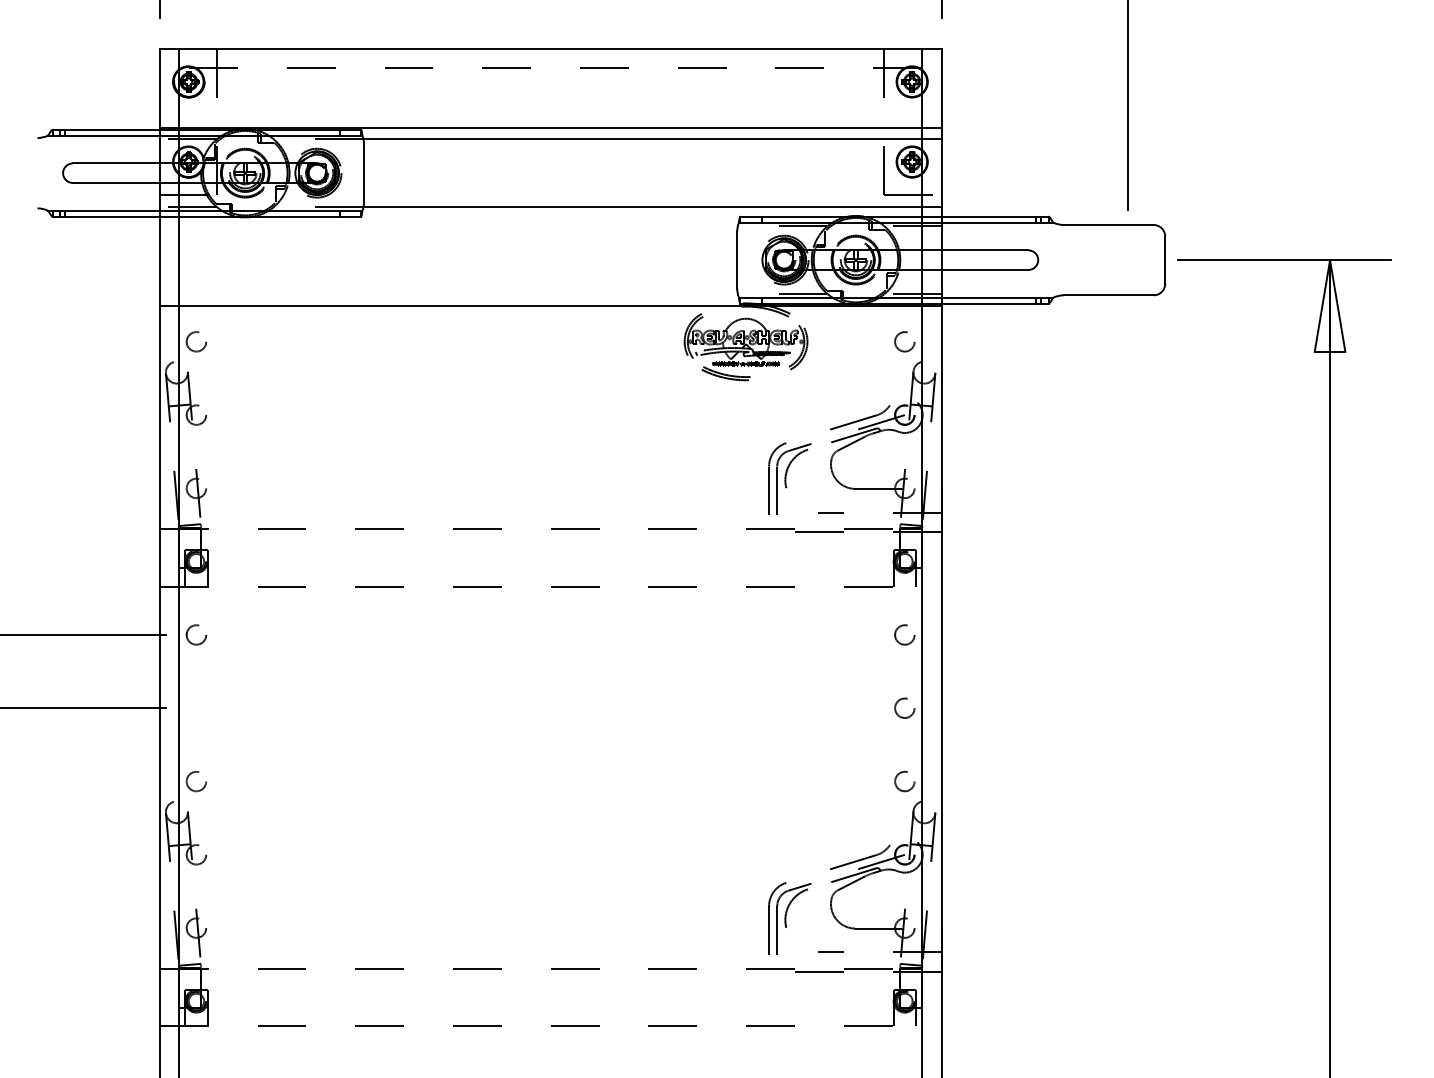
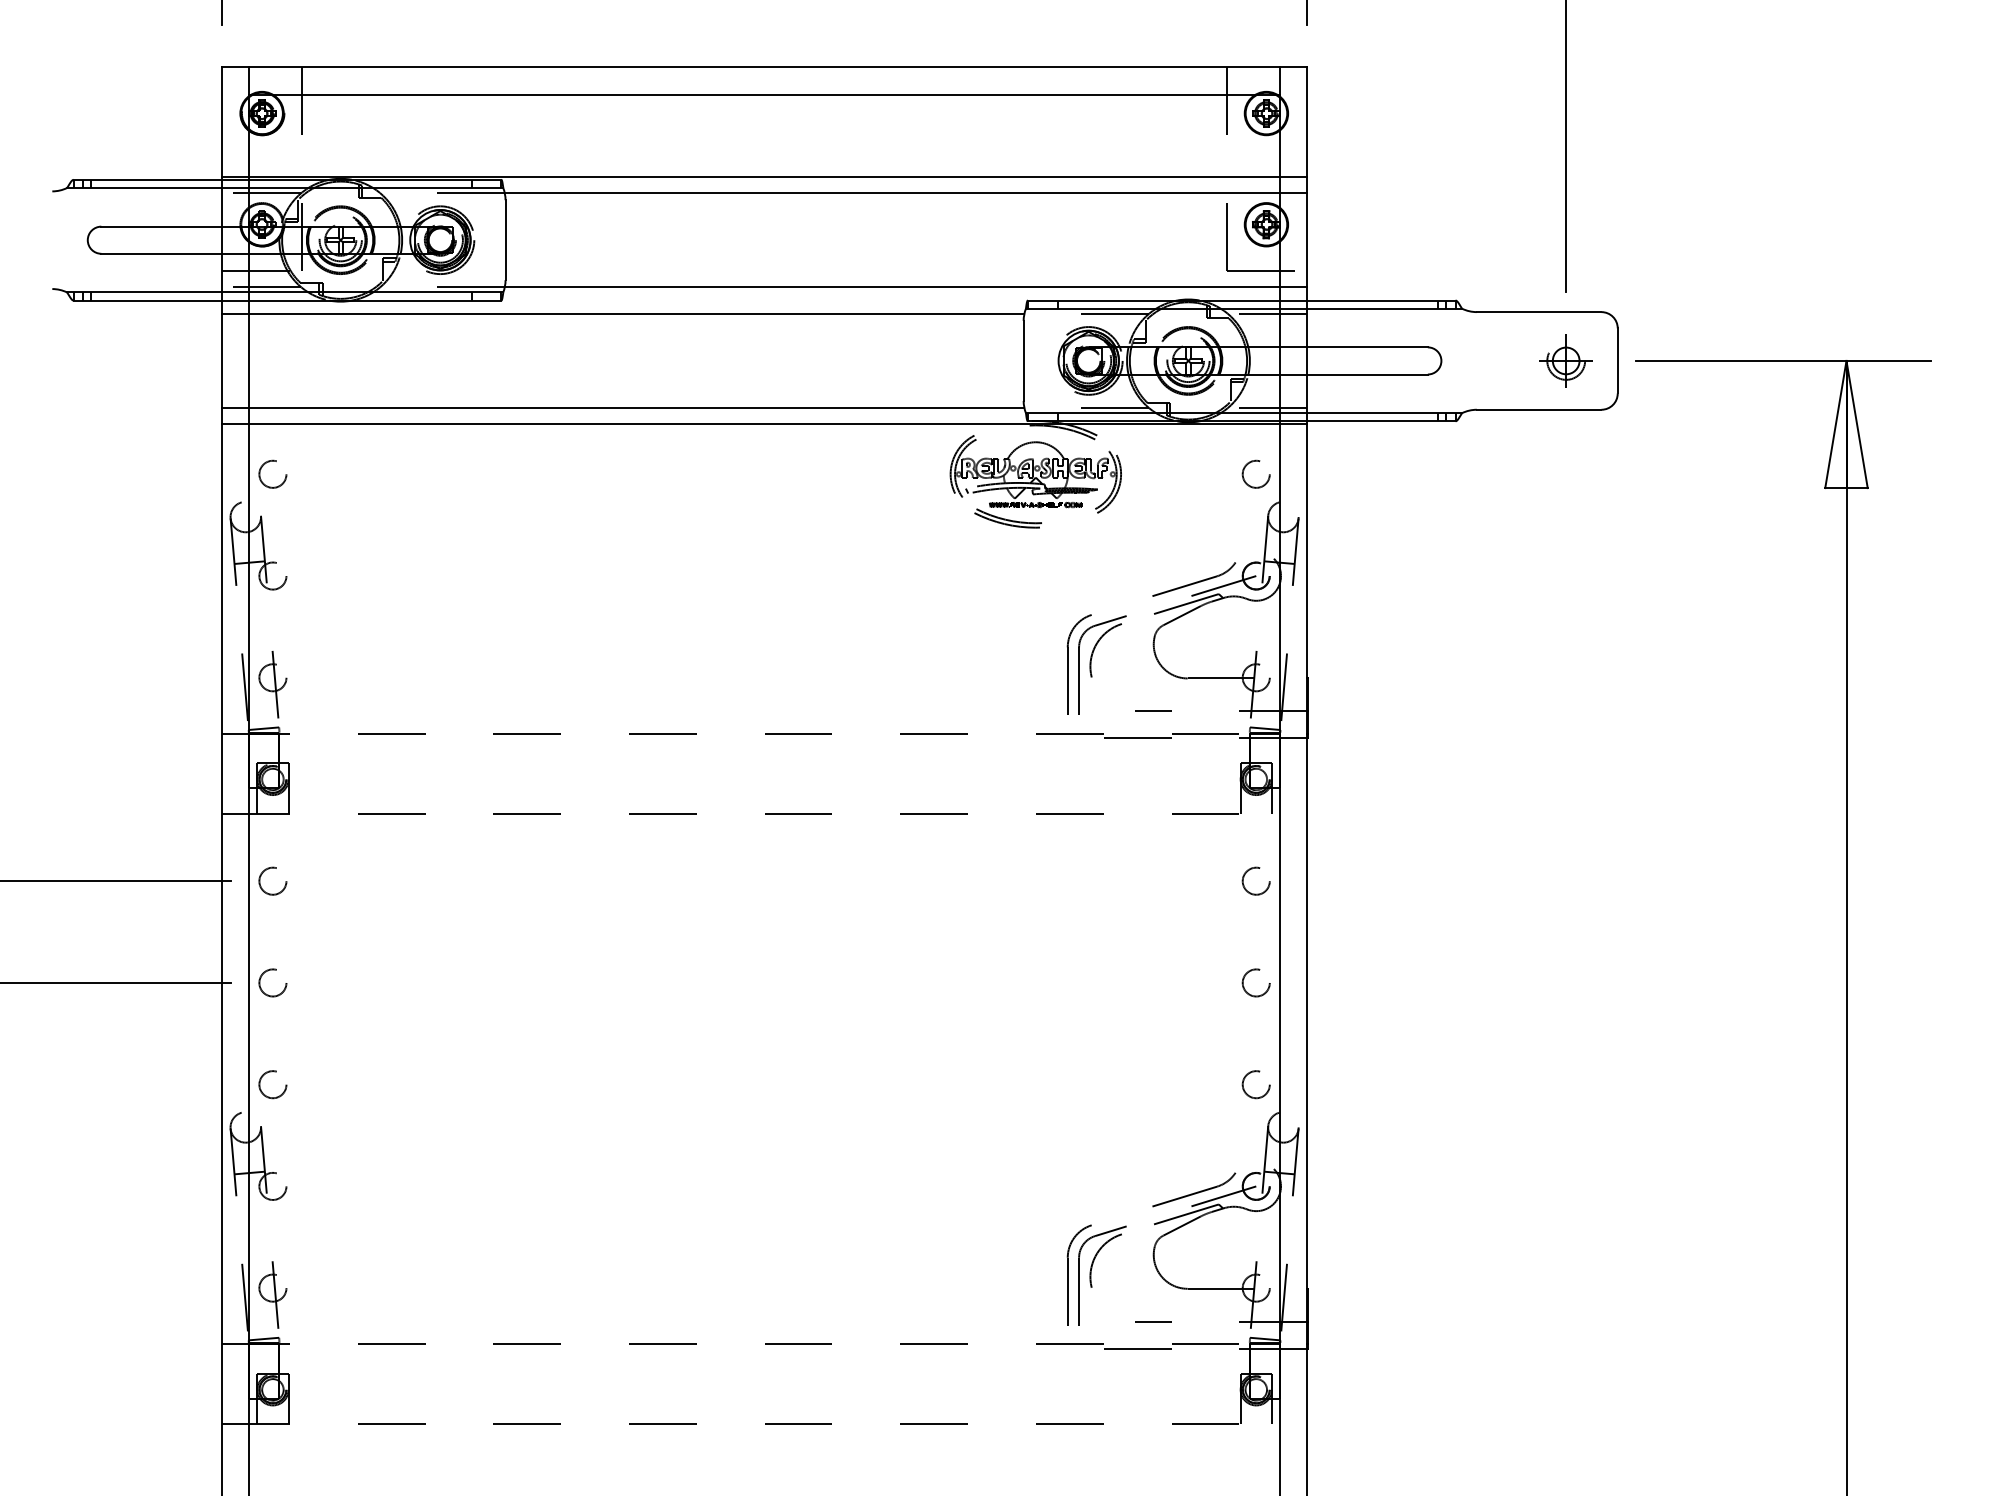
line: (550, 68) -> (764, 94), dashed -> solid
line: (449, 226) -> (623, 314), added
part: (1127, 259) -> (1565, 360), added
line: (449, 293) -> (623, 407), added
circle: (196, 707) -> (272, 982), added

